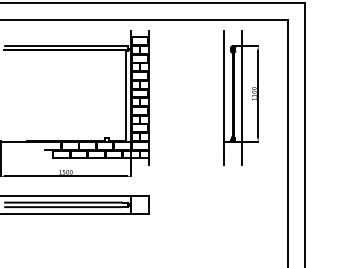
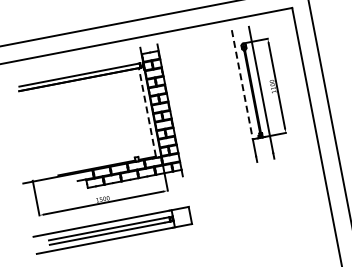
line: (224, 86) -> (242, 84), solid -> dashed
line: (126, 95) -> (147, 112), solid -> dashed

